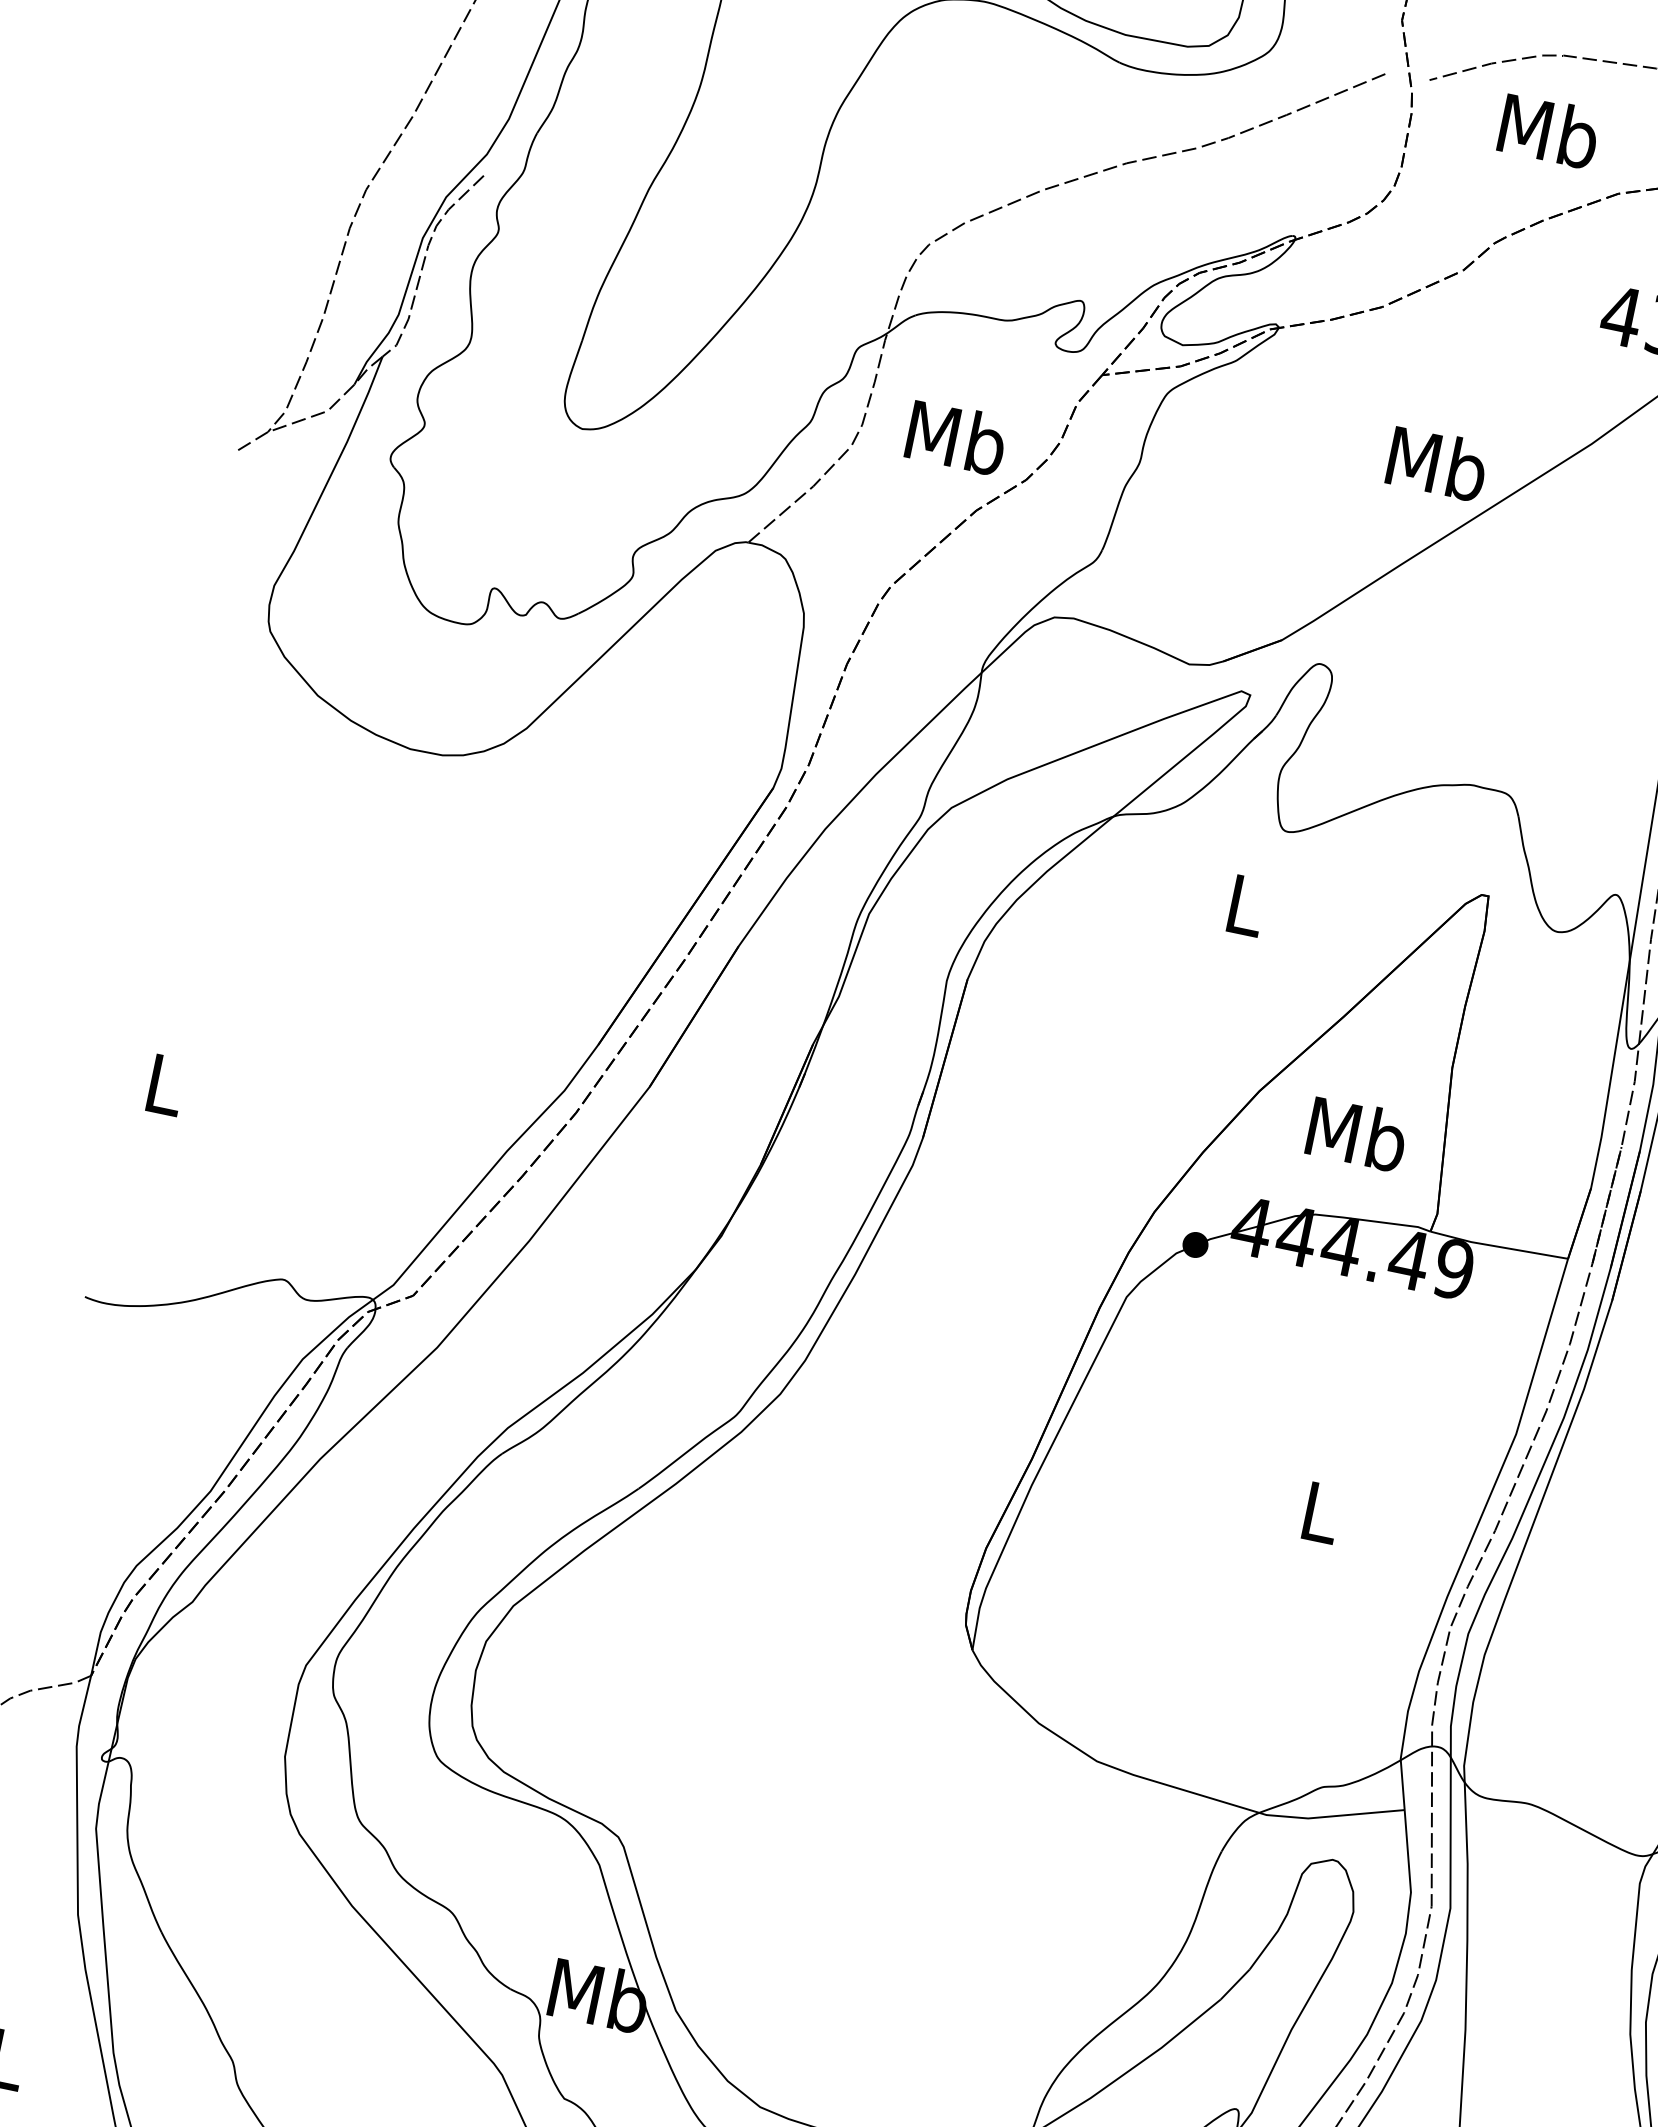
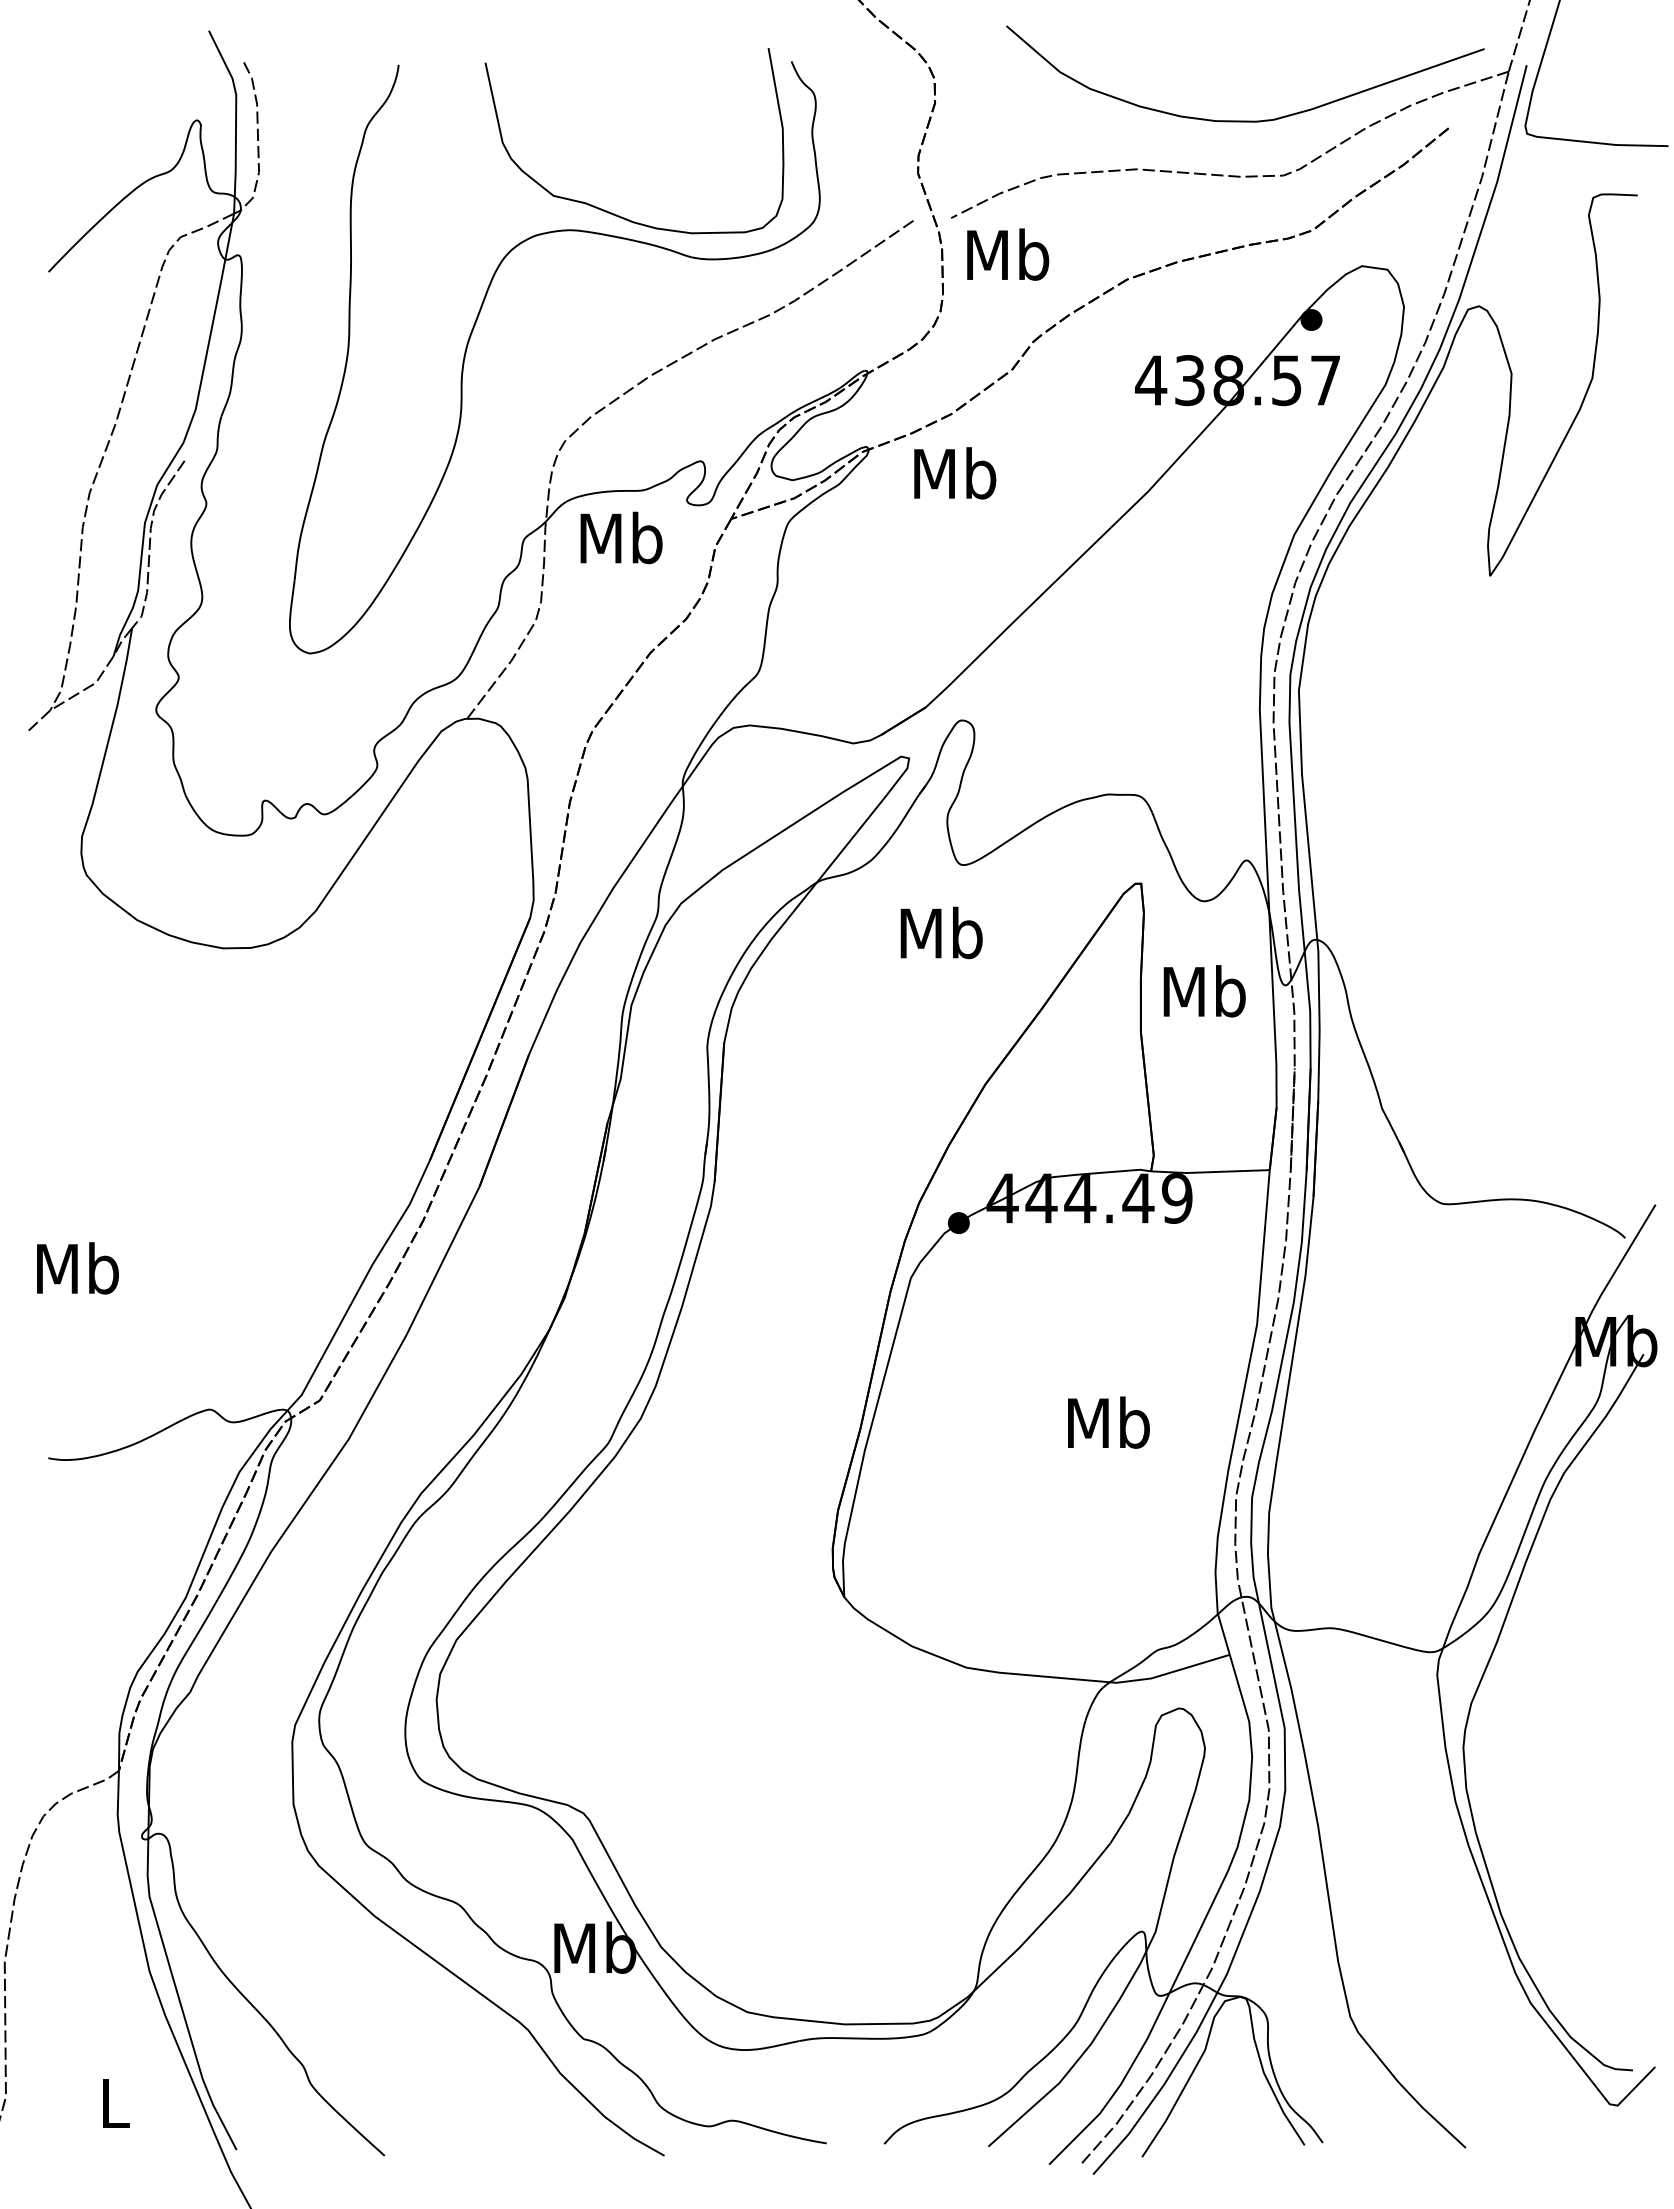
text: (1549, 131) -> (1008, 254), moved
text: (956, 437) -> (621, 537), moved
text: (1437, 463) -> (955, 473), moved
text: (1245, 904) -> (941, 932), L -> Mb
text: (164, 1084) -> (77, 1268), L -> Mb
text: (1357, 1134) -> (1204, 991), moved
text: (1320, 1511) -> (1108, 1422), L -> Mb

